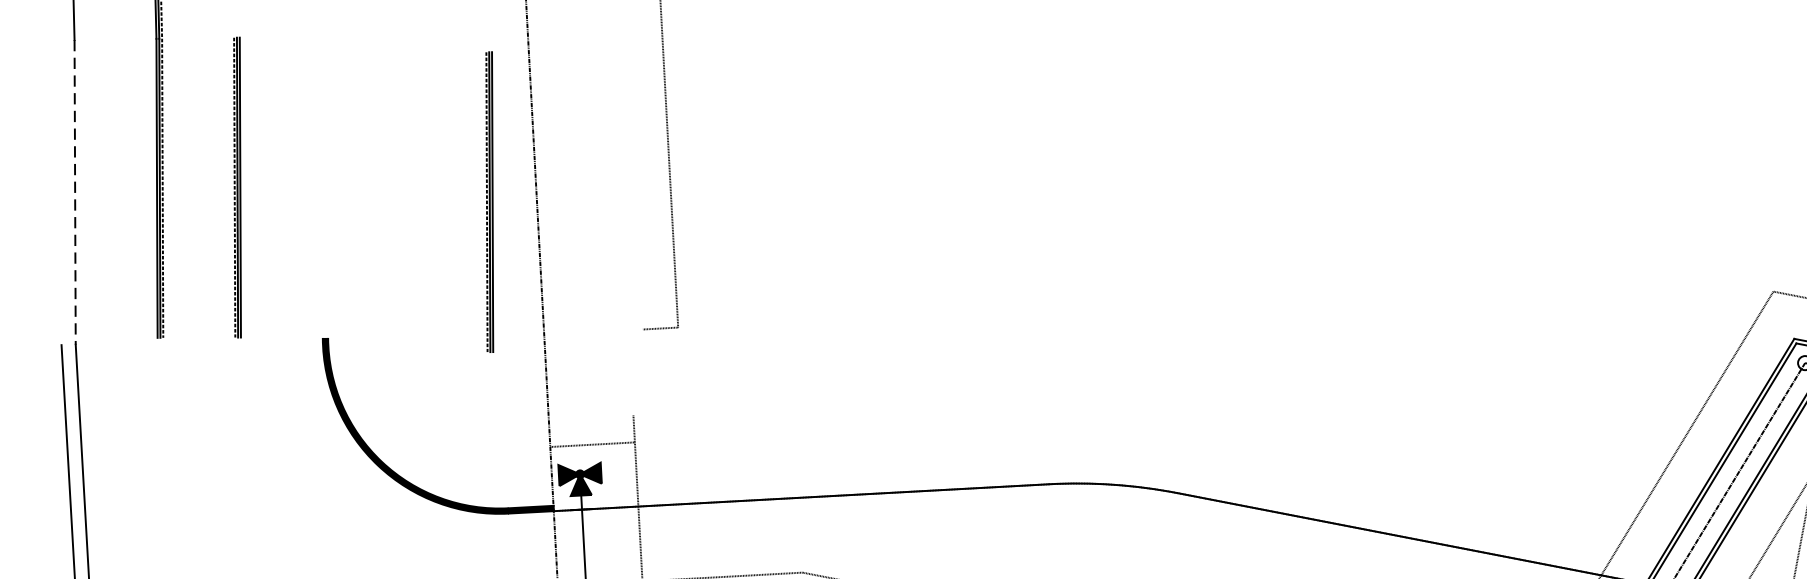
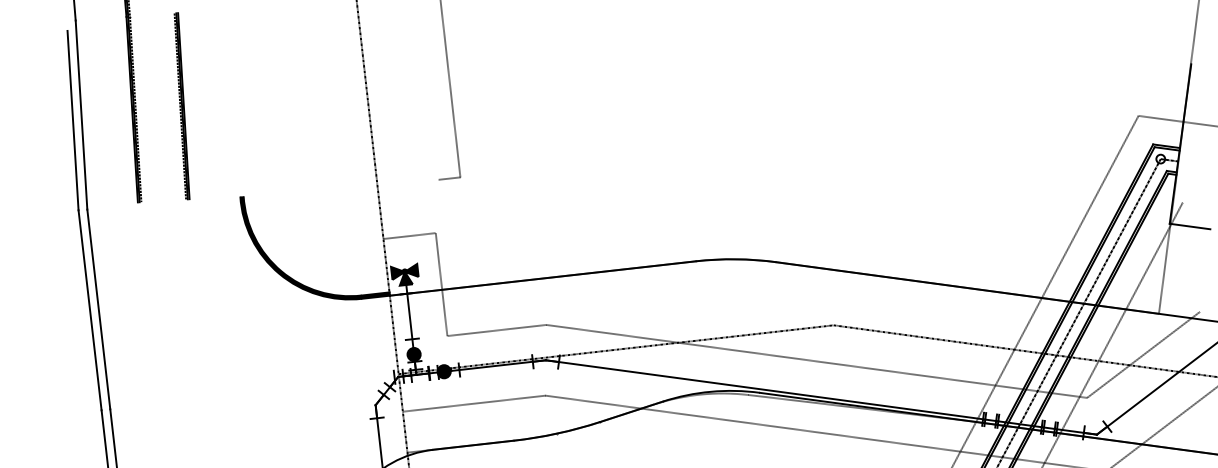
line: (75, 193) -> (81, 115), dashed -> solid
line: (60, 200) -> (72, 120), added
part: (488, 202) -> (338, 106), removed
line: (592, 445) -> (409, 236), moved

